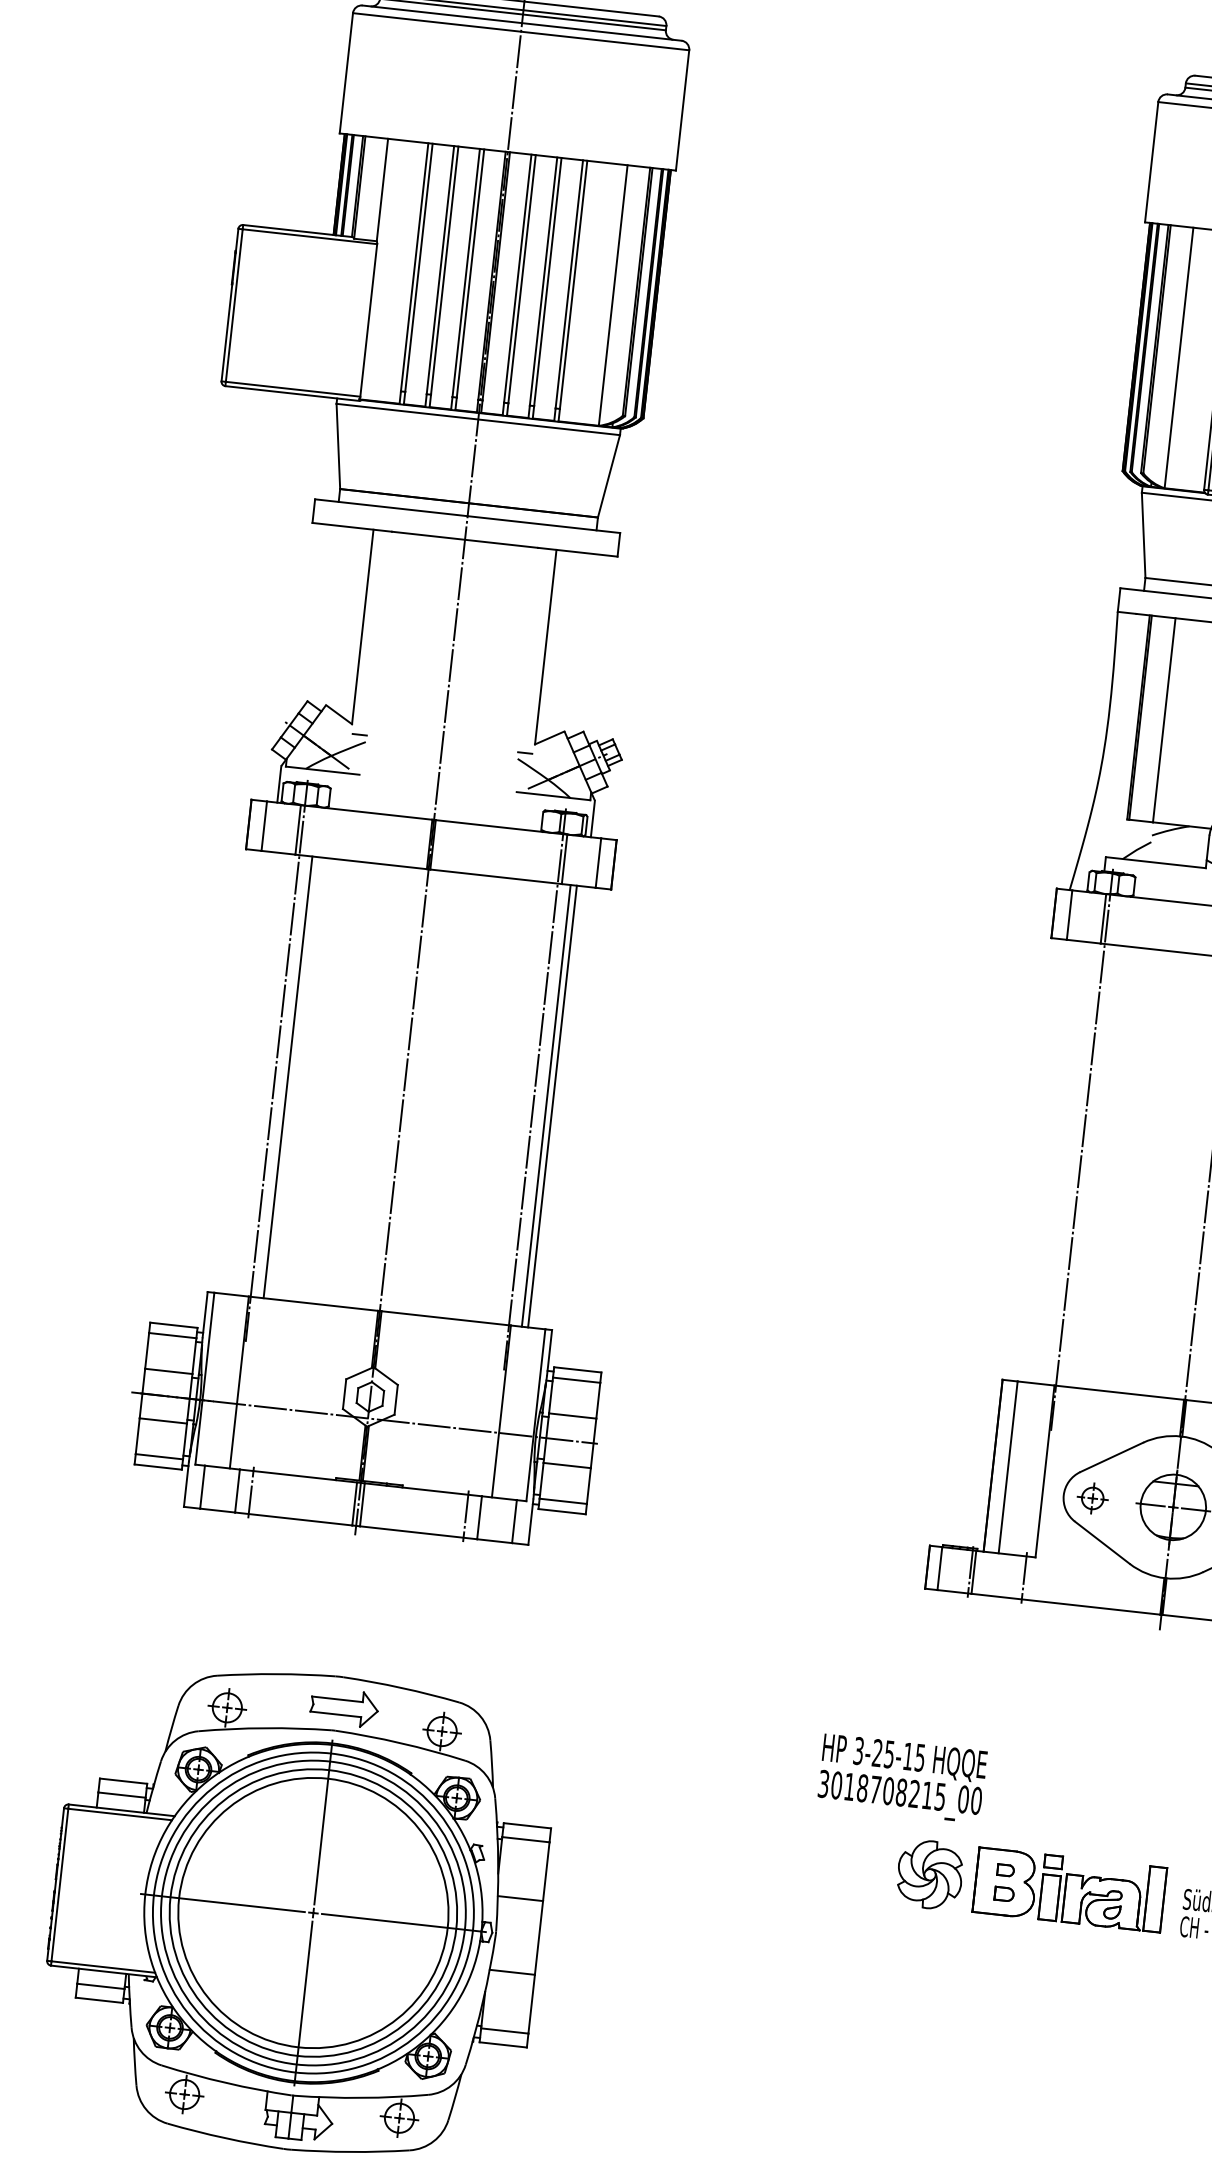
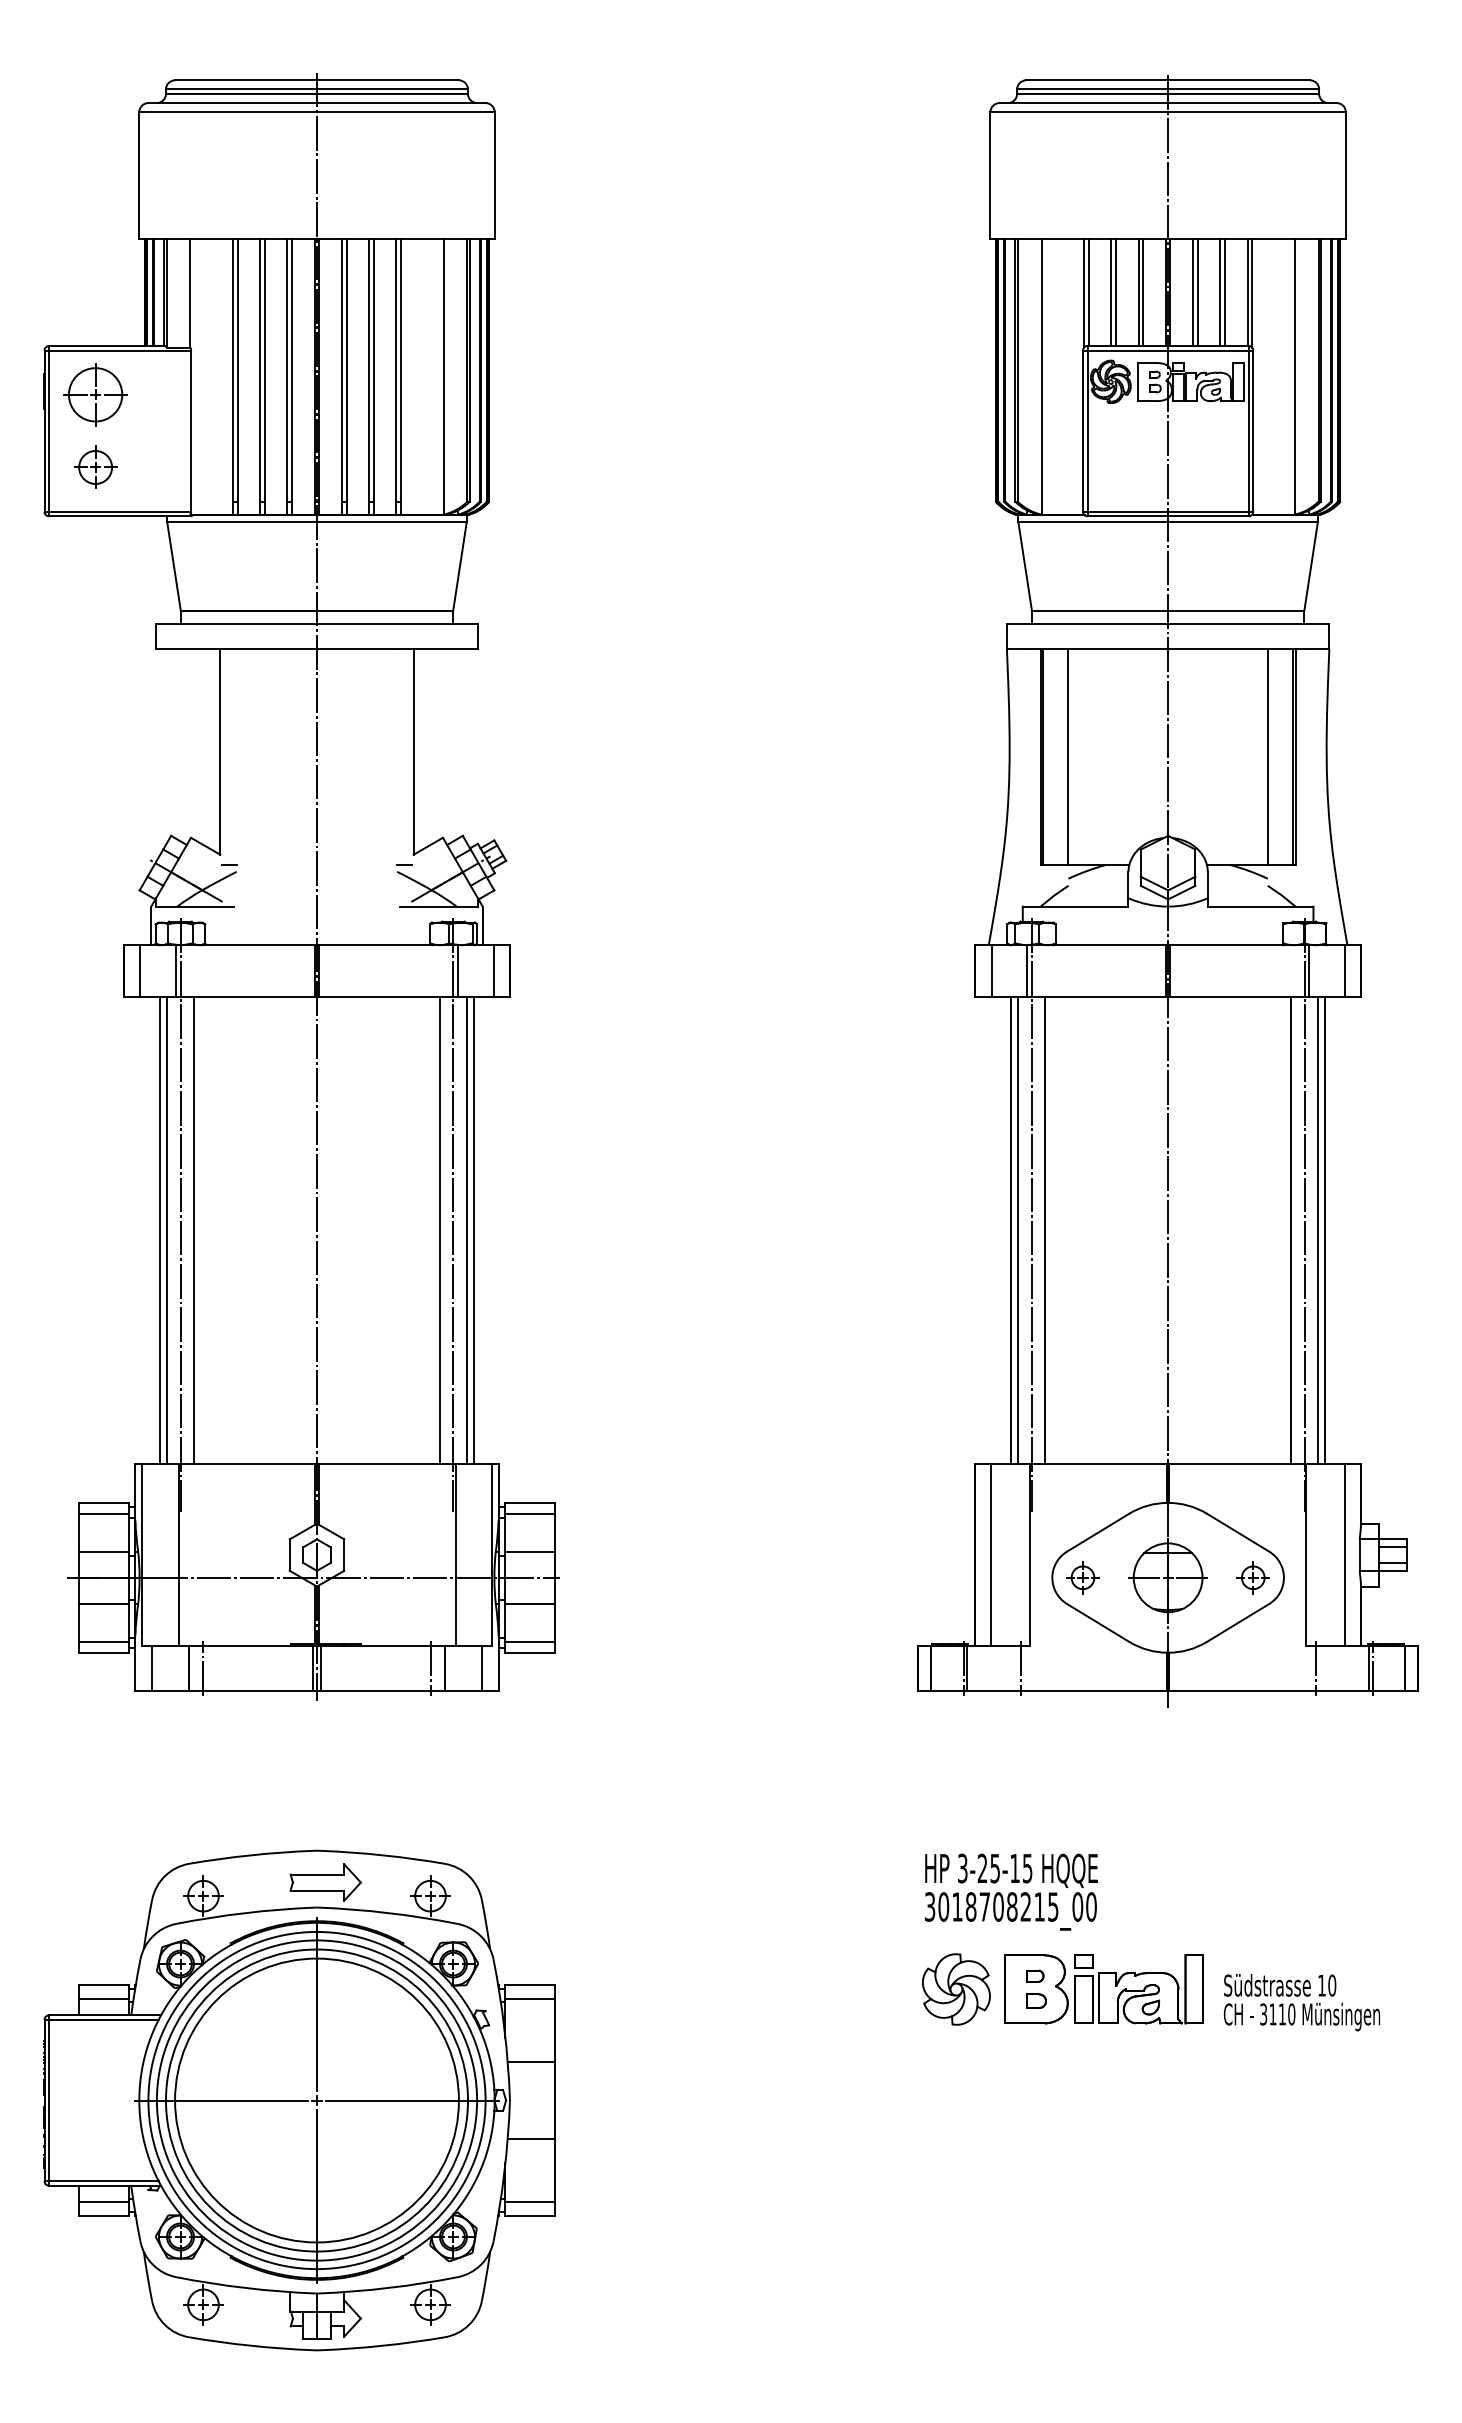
part: (282, 275) -> (95, 394), added
part: (274, 343) -> (95, 466), added
line: (256, 1073) -> (160, 1230), added
line: (261, 1074) -> (166, 1230), added
line: (520, 1102) -> (439, 1230), added
line: (1061, 1162) -> (1011, 1230), added
line: (1068, 1163) -> (1018, 1230), added
line: (1093, 1165) -> (1045, 1230), added
text: (902, 1777) -> (1011, 1891), moved

